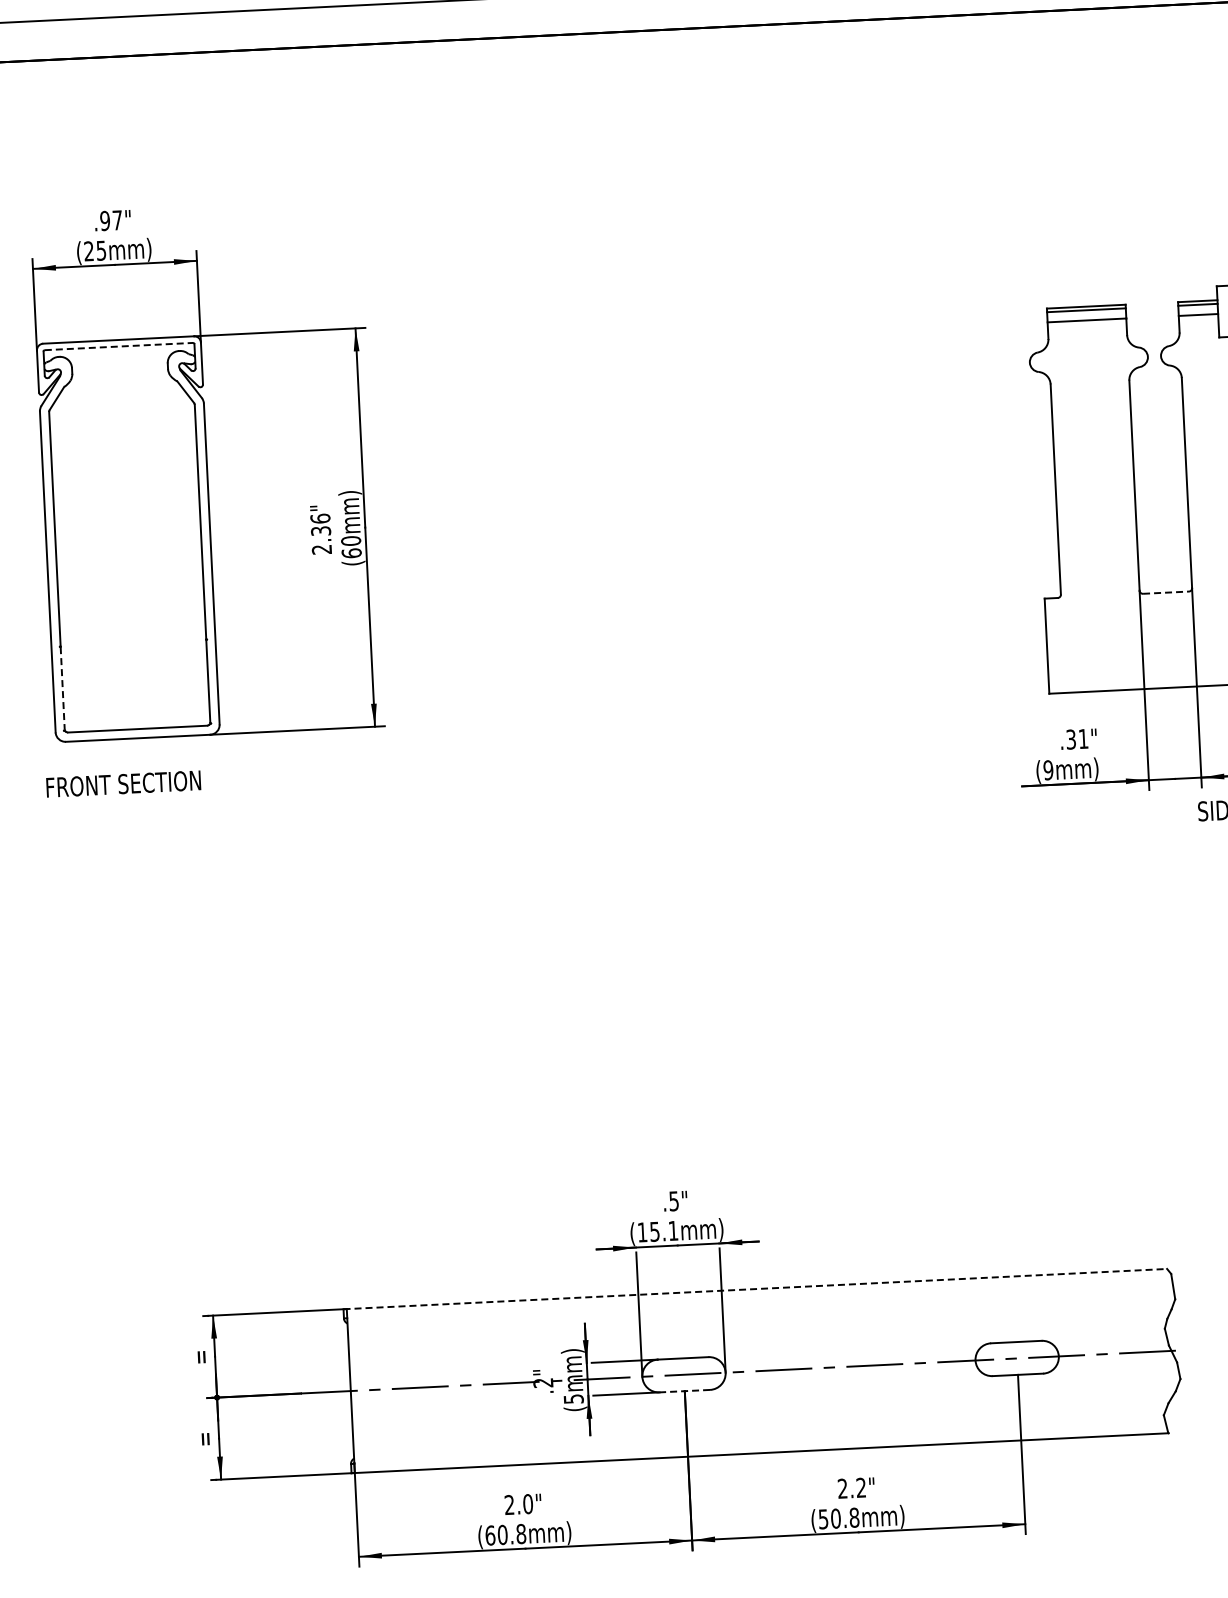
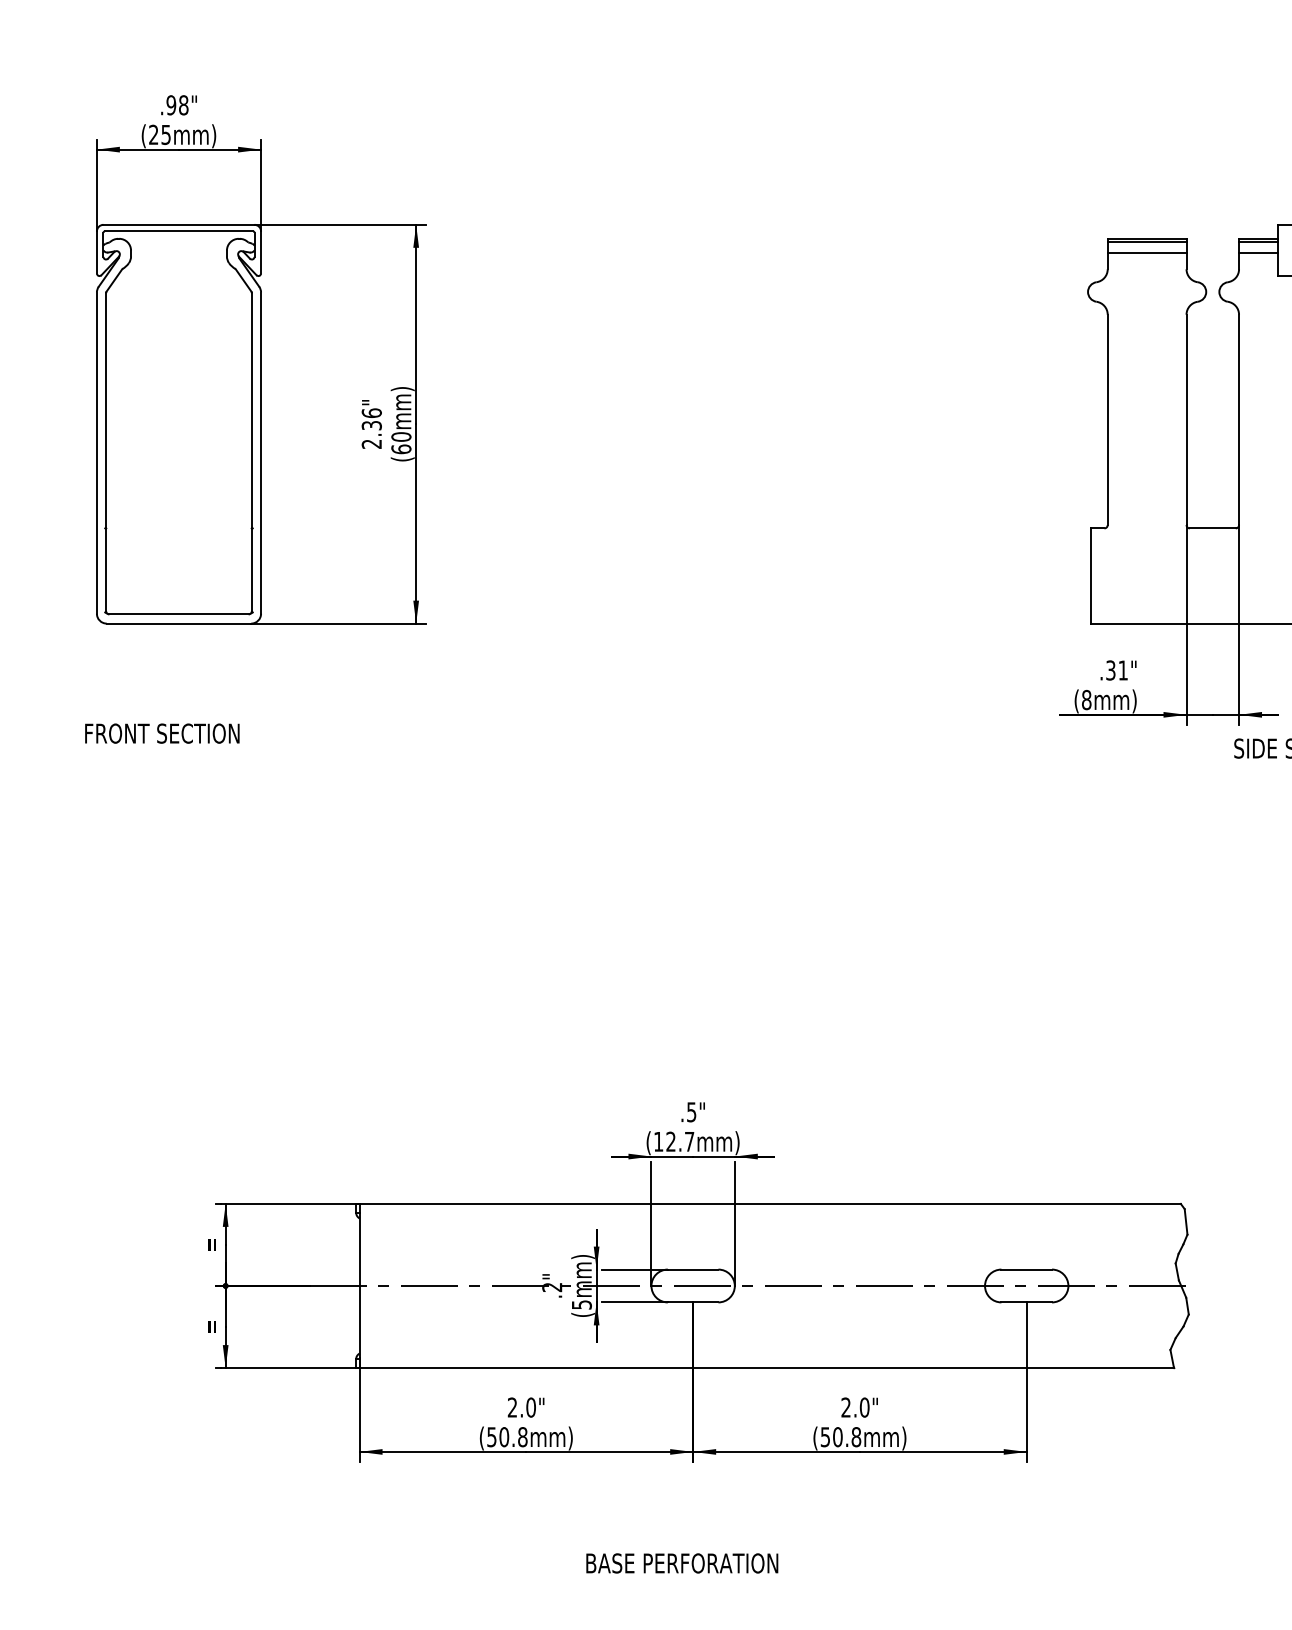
text: (117, 220) -> (183, 105), .97" -> .98"
line: (119, 346) -> (179, 231), dashed -> solid
line: (1165, 592) -> (1212, 528), dashed -> solid
line: (63, 688) -> (106, 570), dashed -> solid
text: (1048, 770) -> (1086, 700), (9mm) -> (8mm)
text: (123, 783) -> (162, 733), moved
text: (664, 1231) -> (680, 1141), (15.1mm) -> (12.7mm)
line: (756, 1288) -> (769, 1203), dashed -> solid
line: (684, 1391) -> (692, 1302), dashed -> solid
text: (861, 1487) -> (864, 1407), 2.2" -> 2.0"
text: (490, 1535) -> (491, 1437), (60.8mm) -> (50.8mm)

